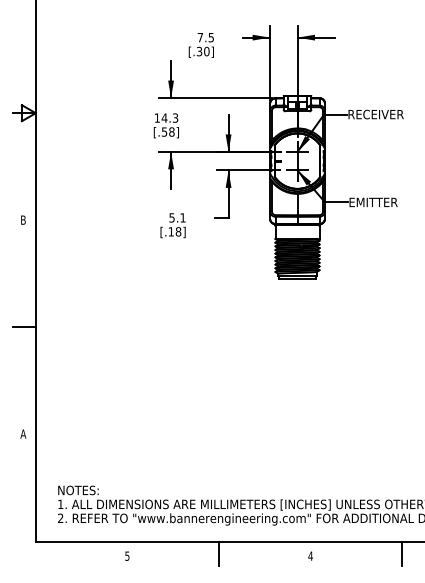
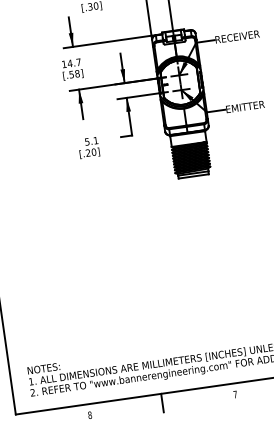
text: (175, 117) -> (78, 61), 14.3 -> 14.7
text: (174, 231) -> (90, 152), [.18] -> [.20]
text: (127, 555) -> (90, 414), 5 -> 8
text: (310, 555) -> (235, 394), 4 -> 7

